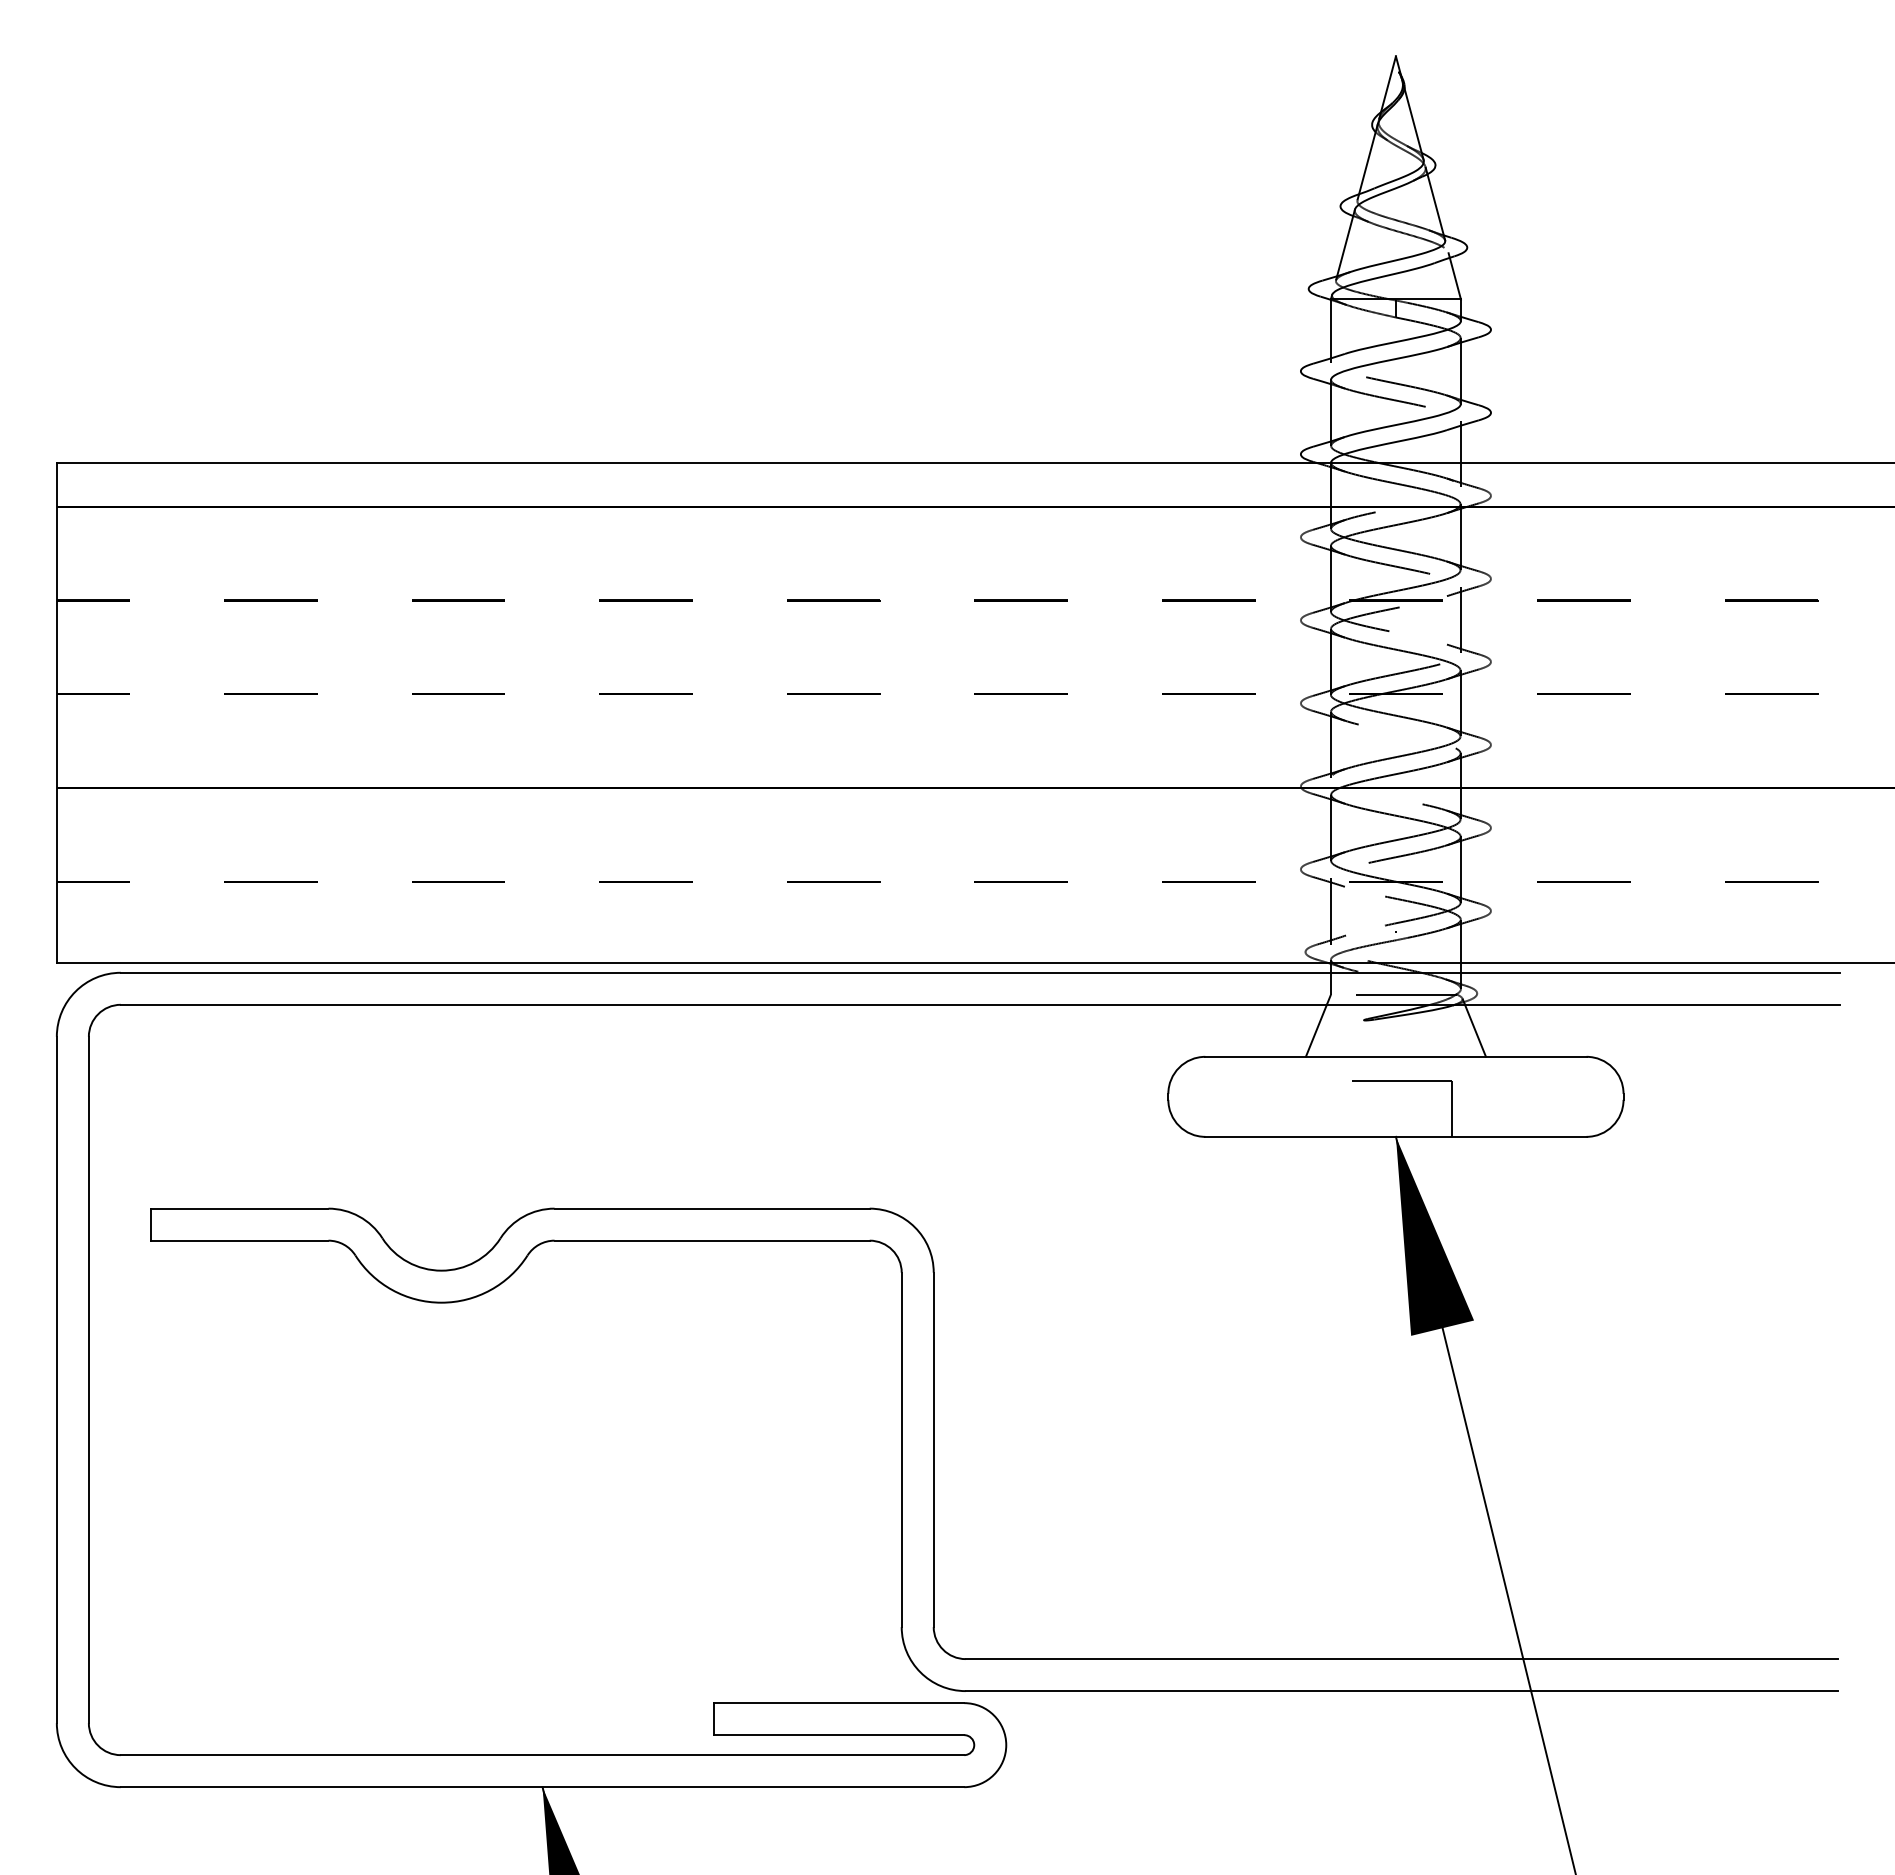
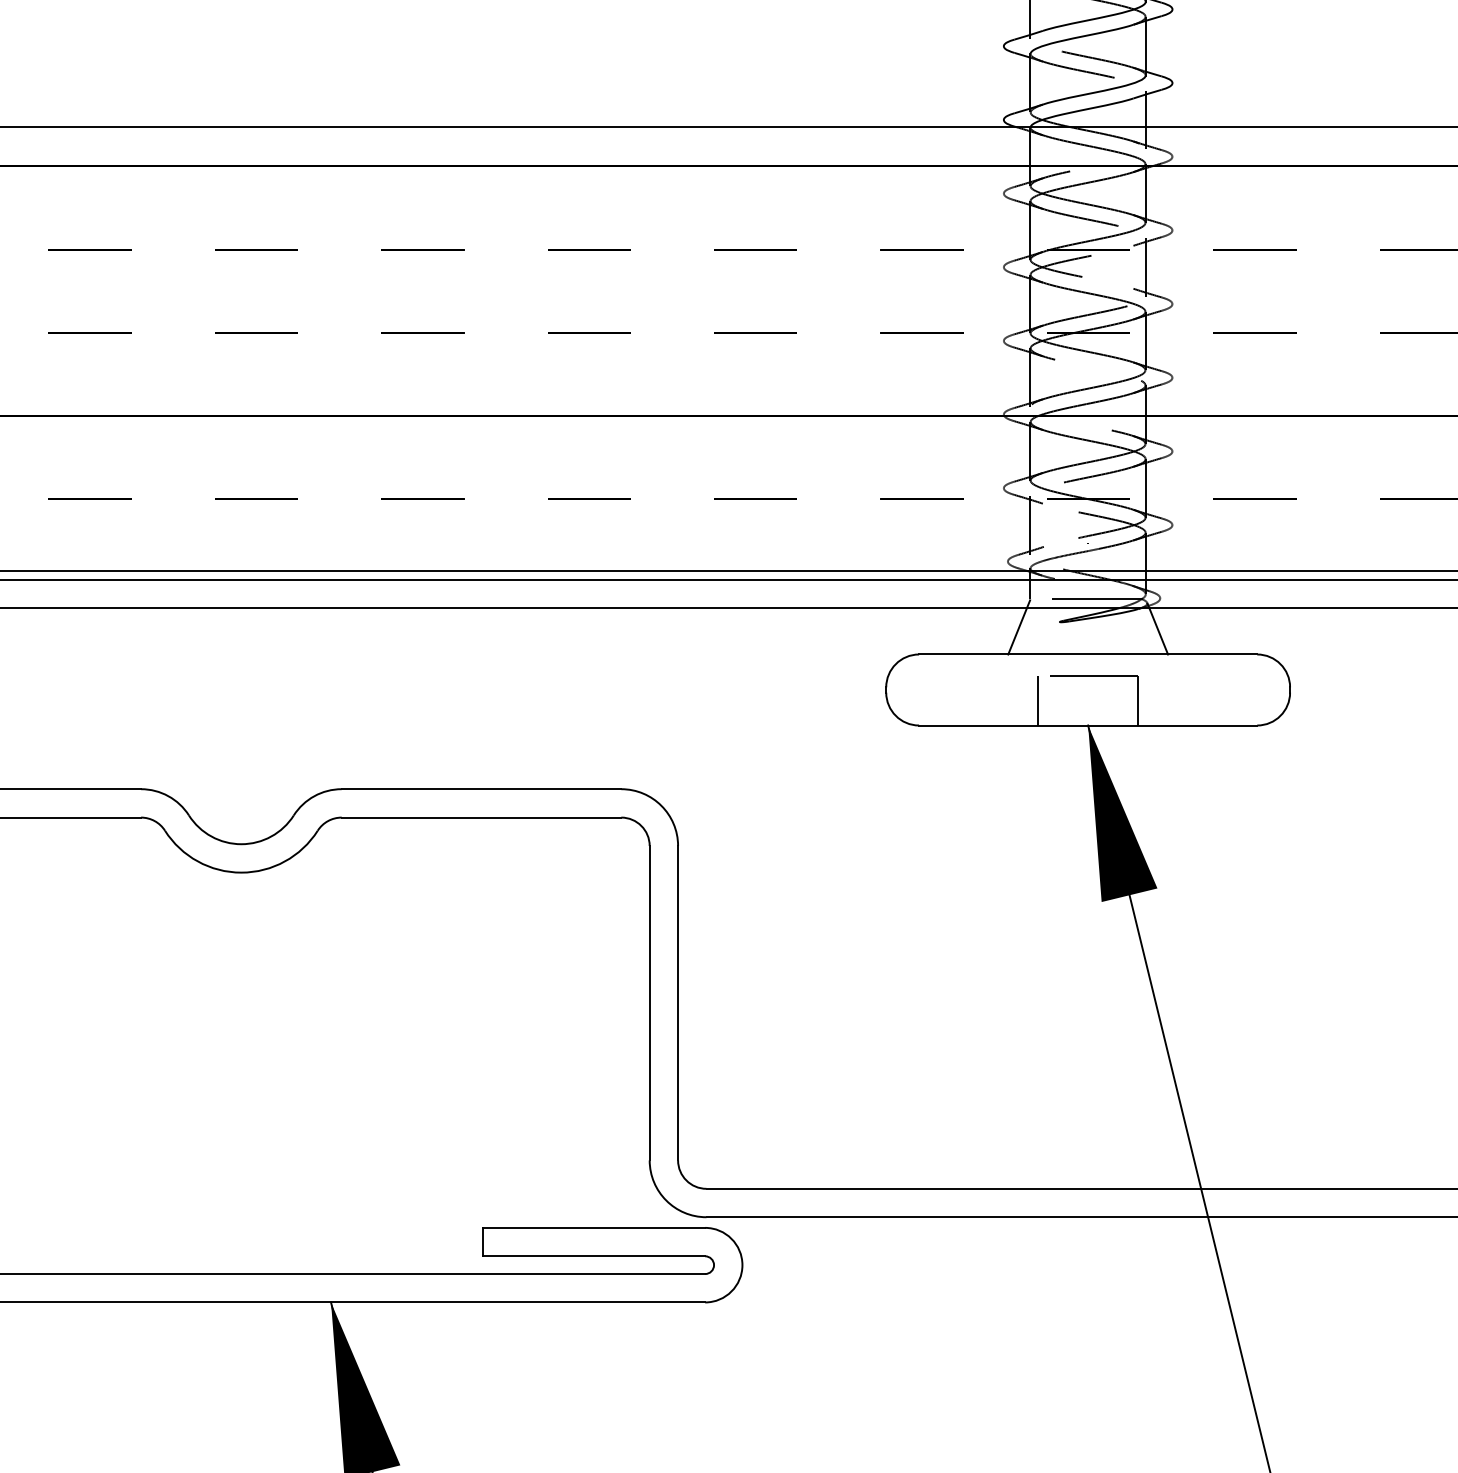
line: (1339, 1108) -> (1038, 700), added

